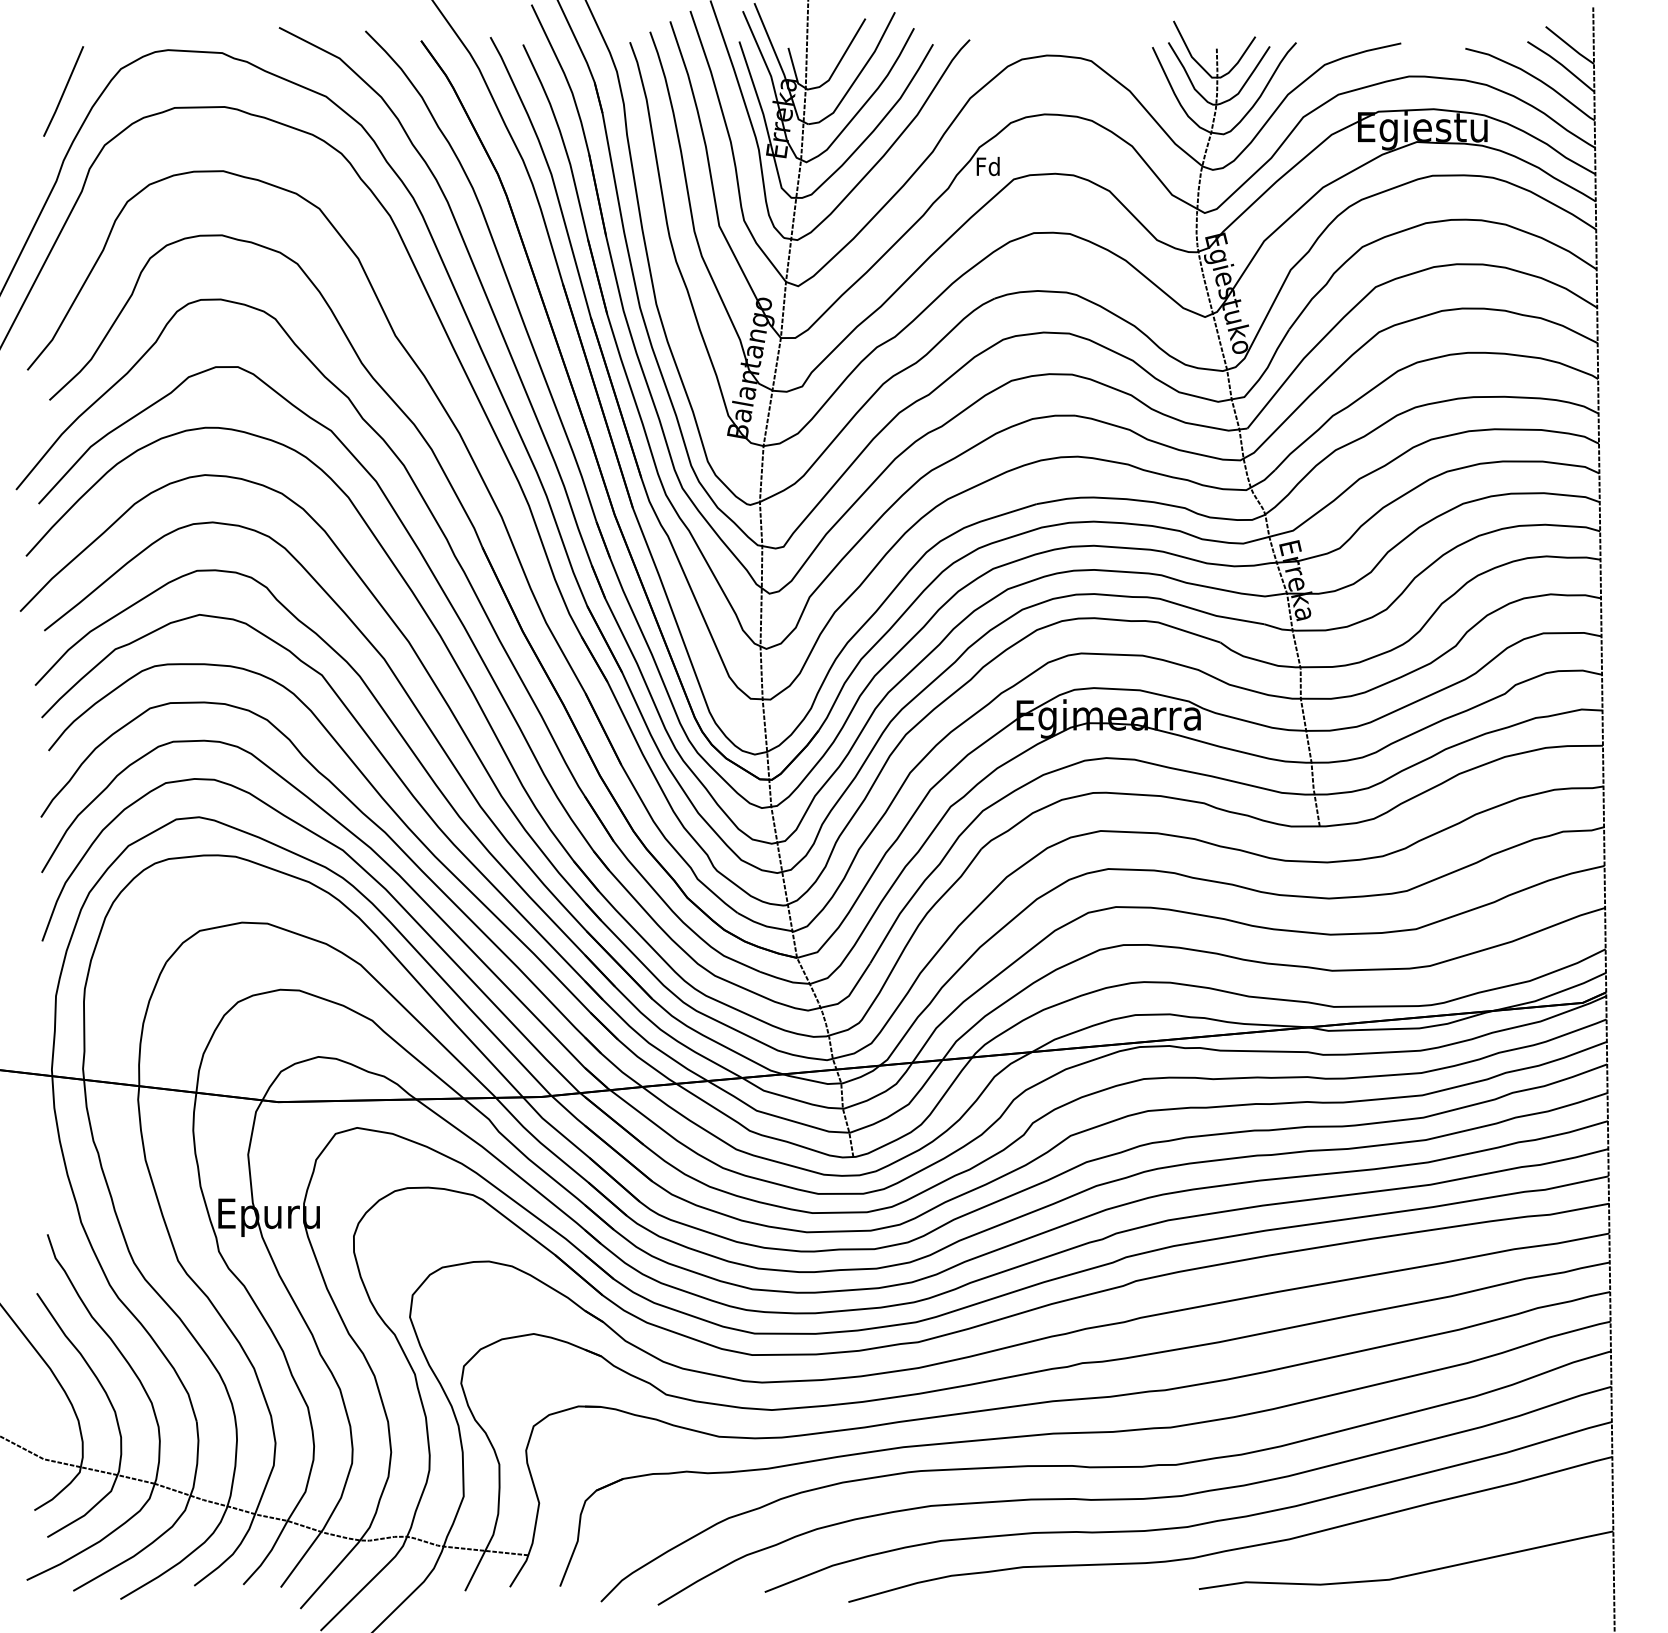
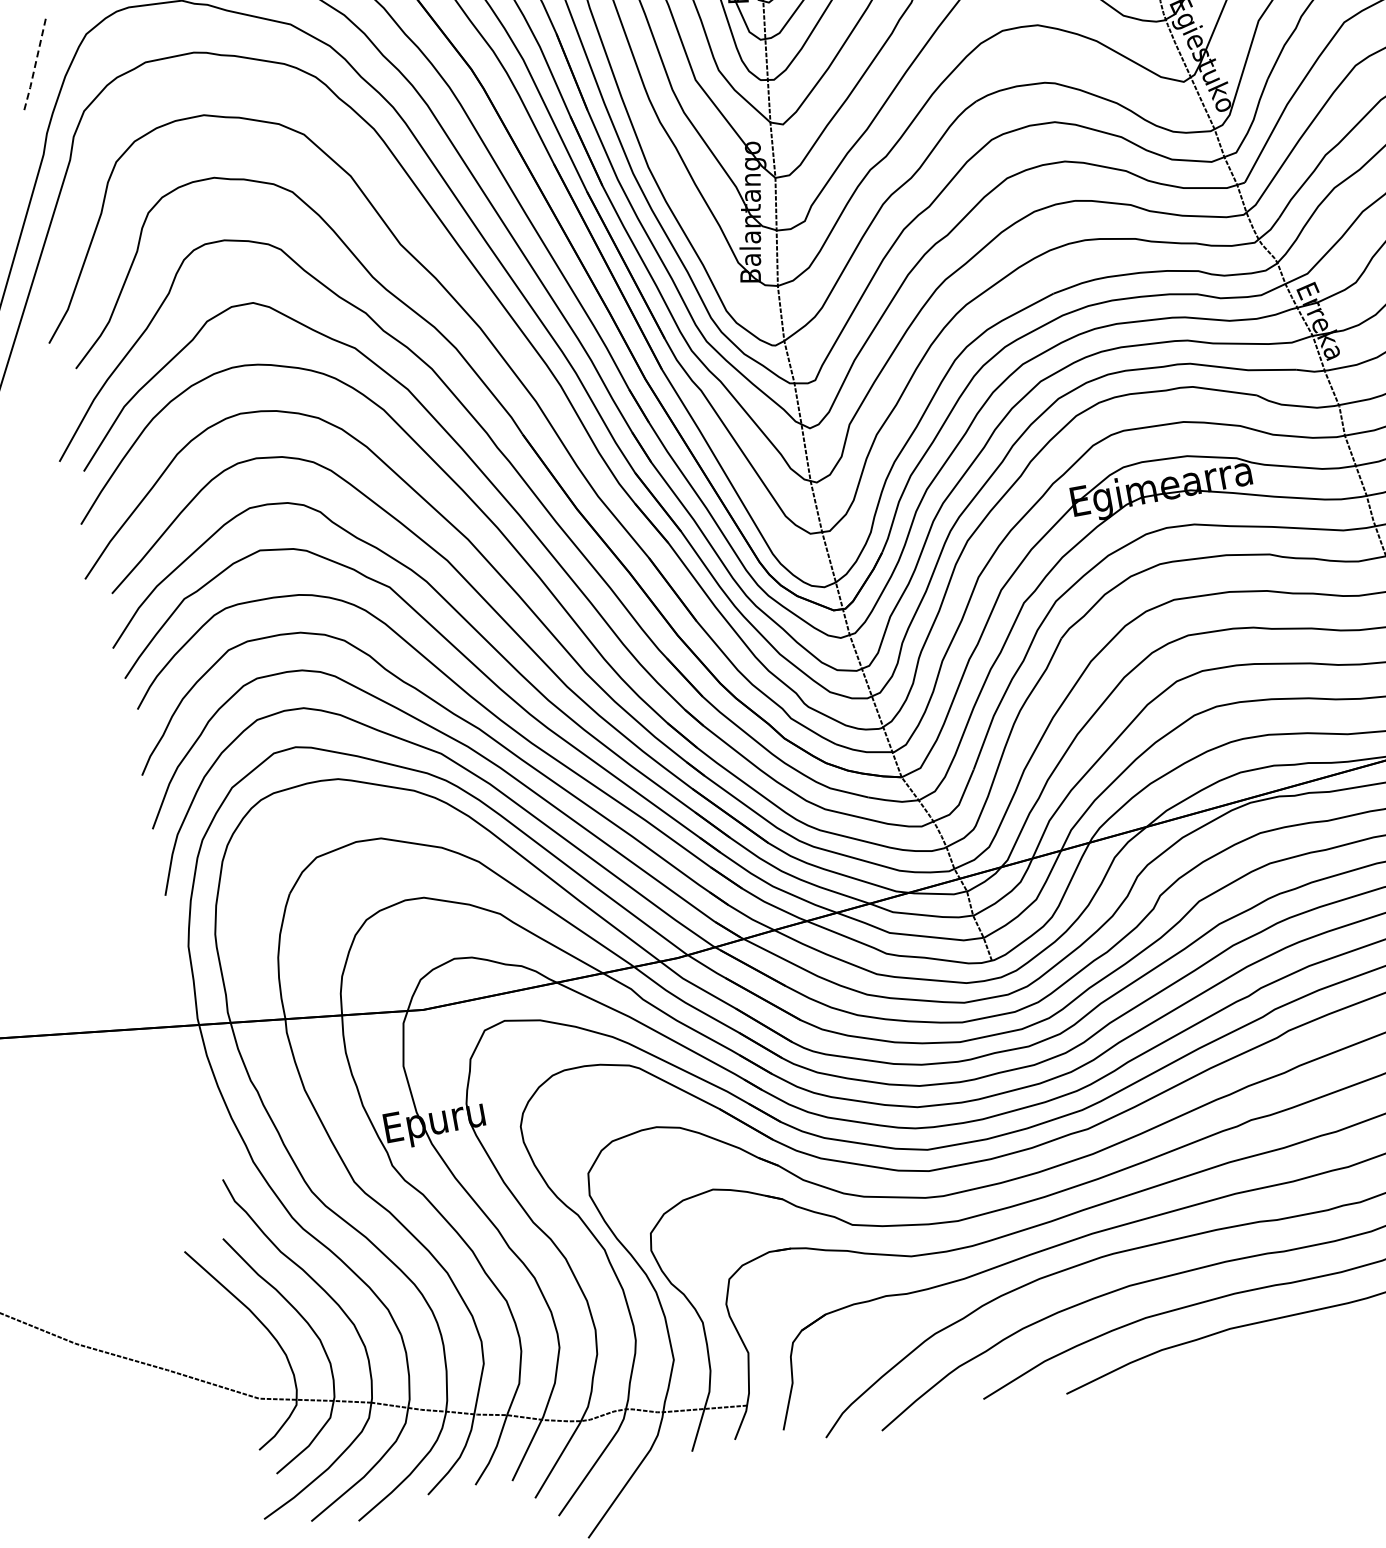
line: (63, 92) -> (34, 67), solid -> dashed

